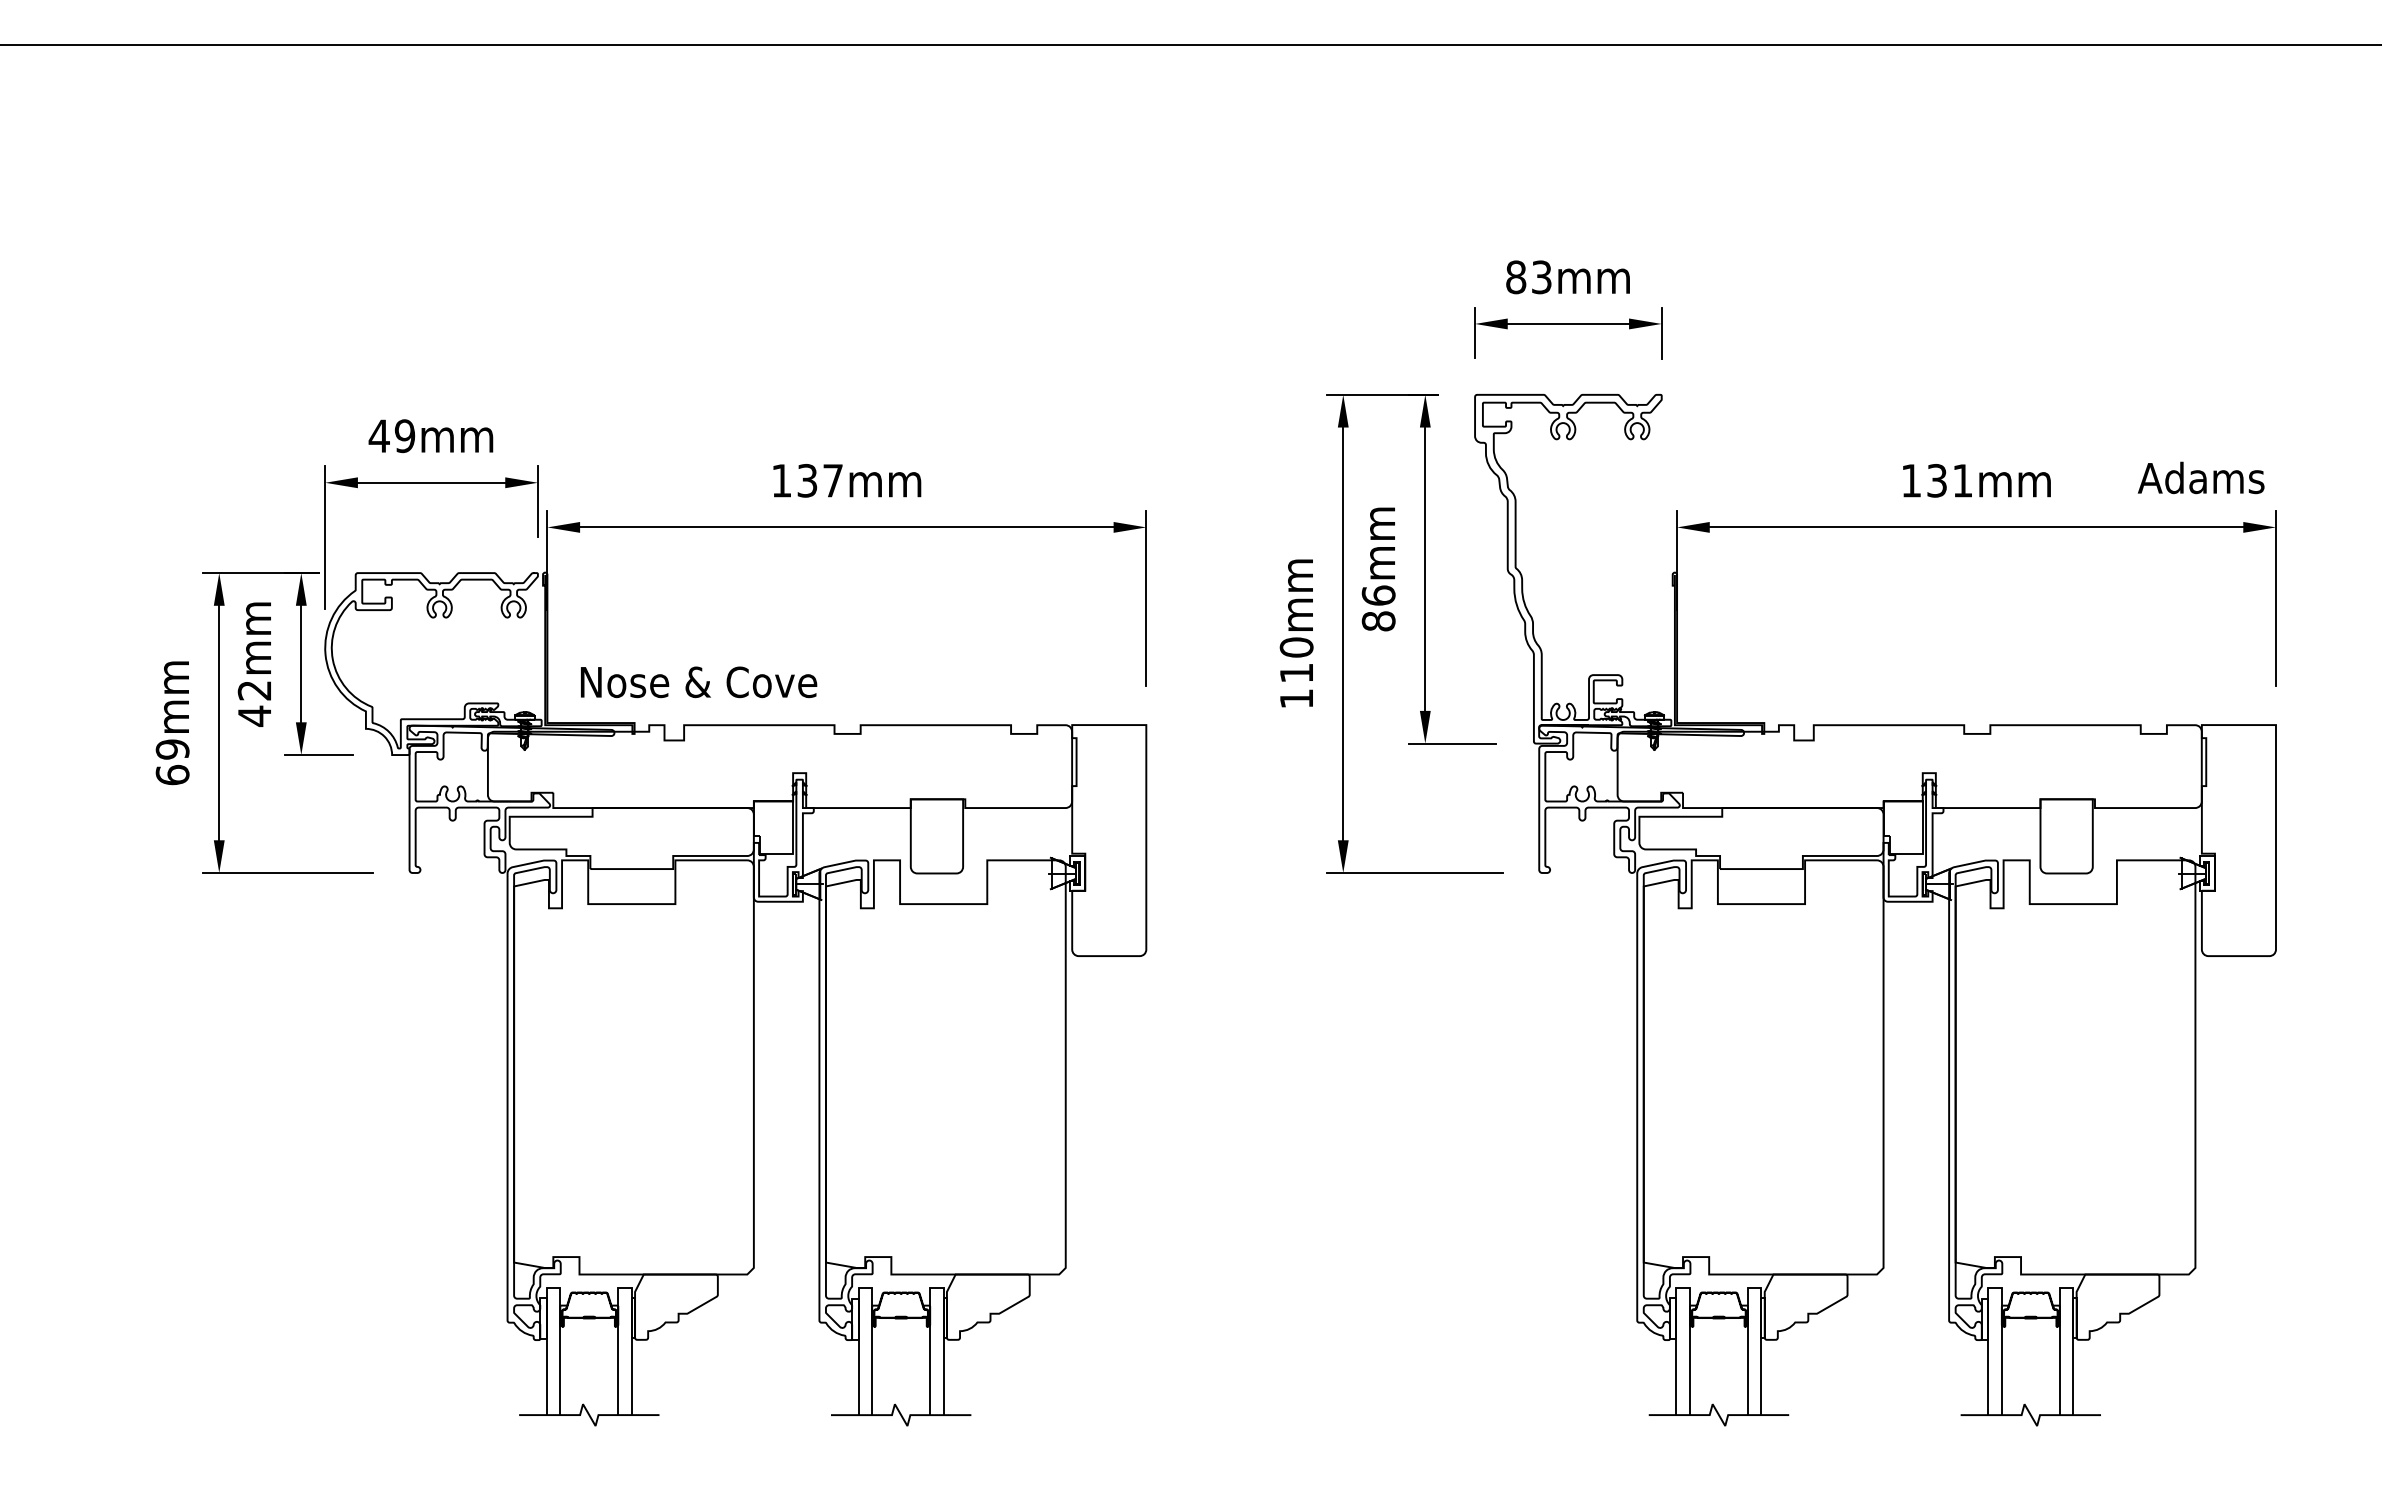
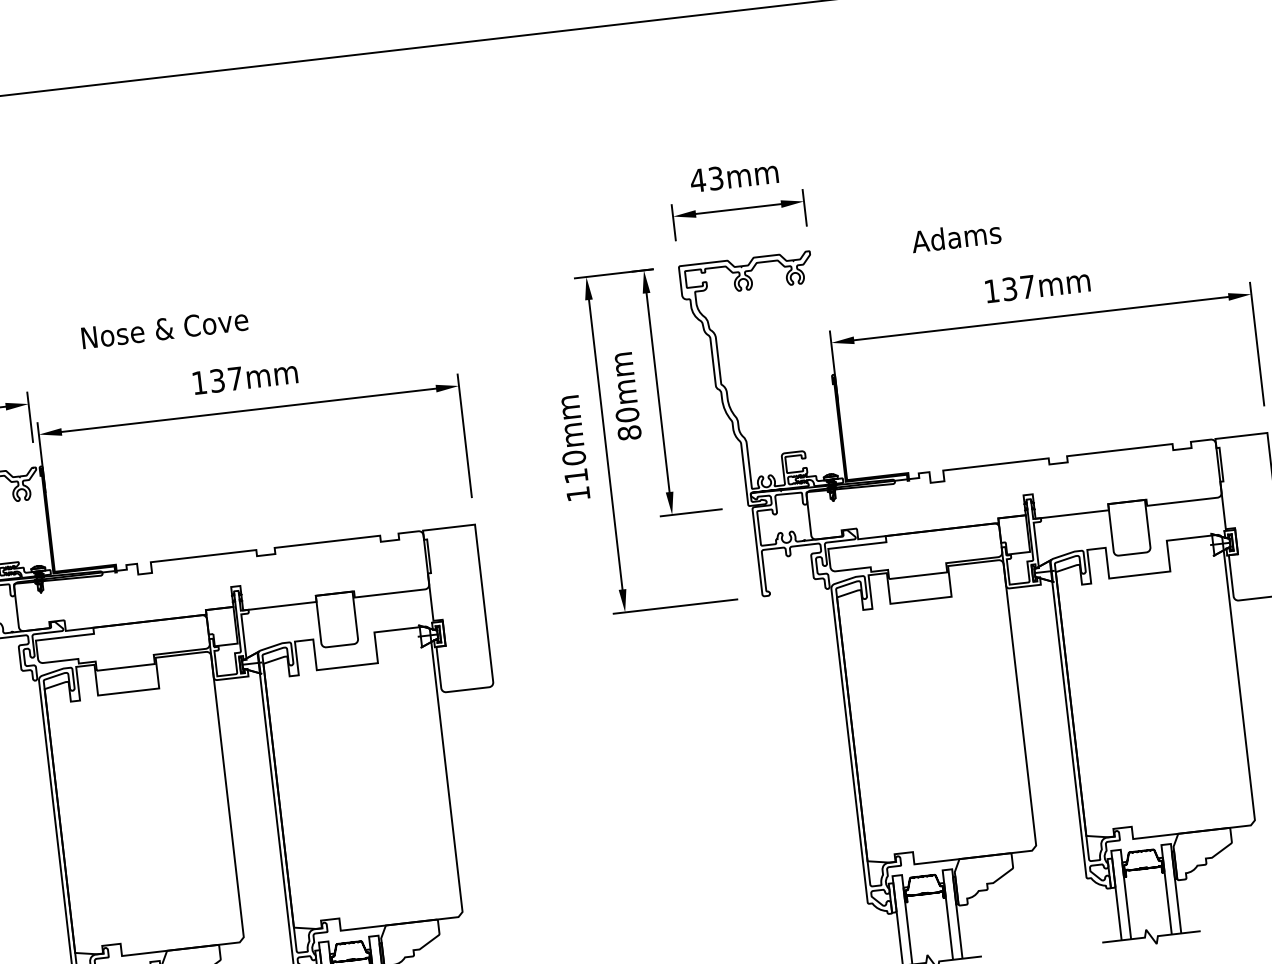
text: (1515, 277) -> (697, 180), 83mm -> 43mm
text: (2200, 477) -> (955, 236), moved
text: (1962, 480) -> (1027, 286), 131mm -> 137mm
text: (1378, 595) -> (627, 414), 86mm -> 80mm
text: (699, 682) -> (165, 329), moved

